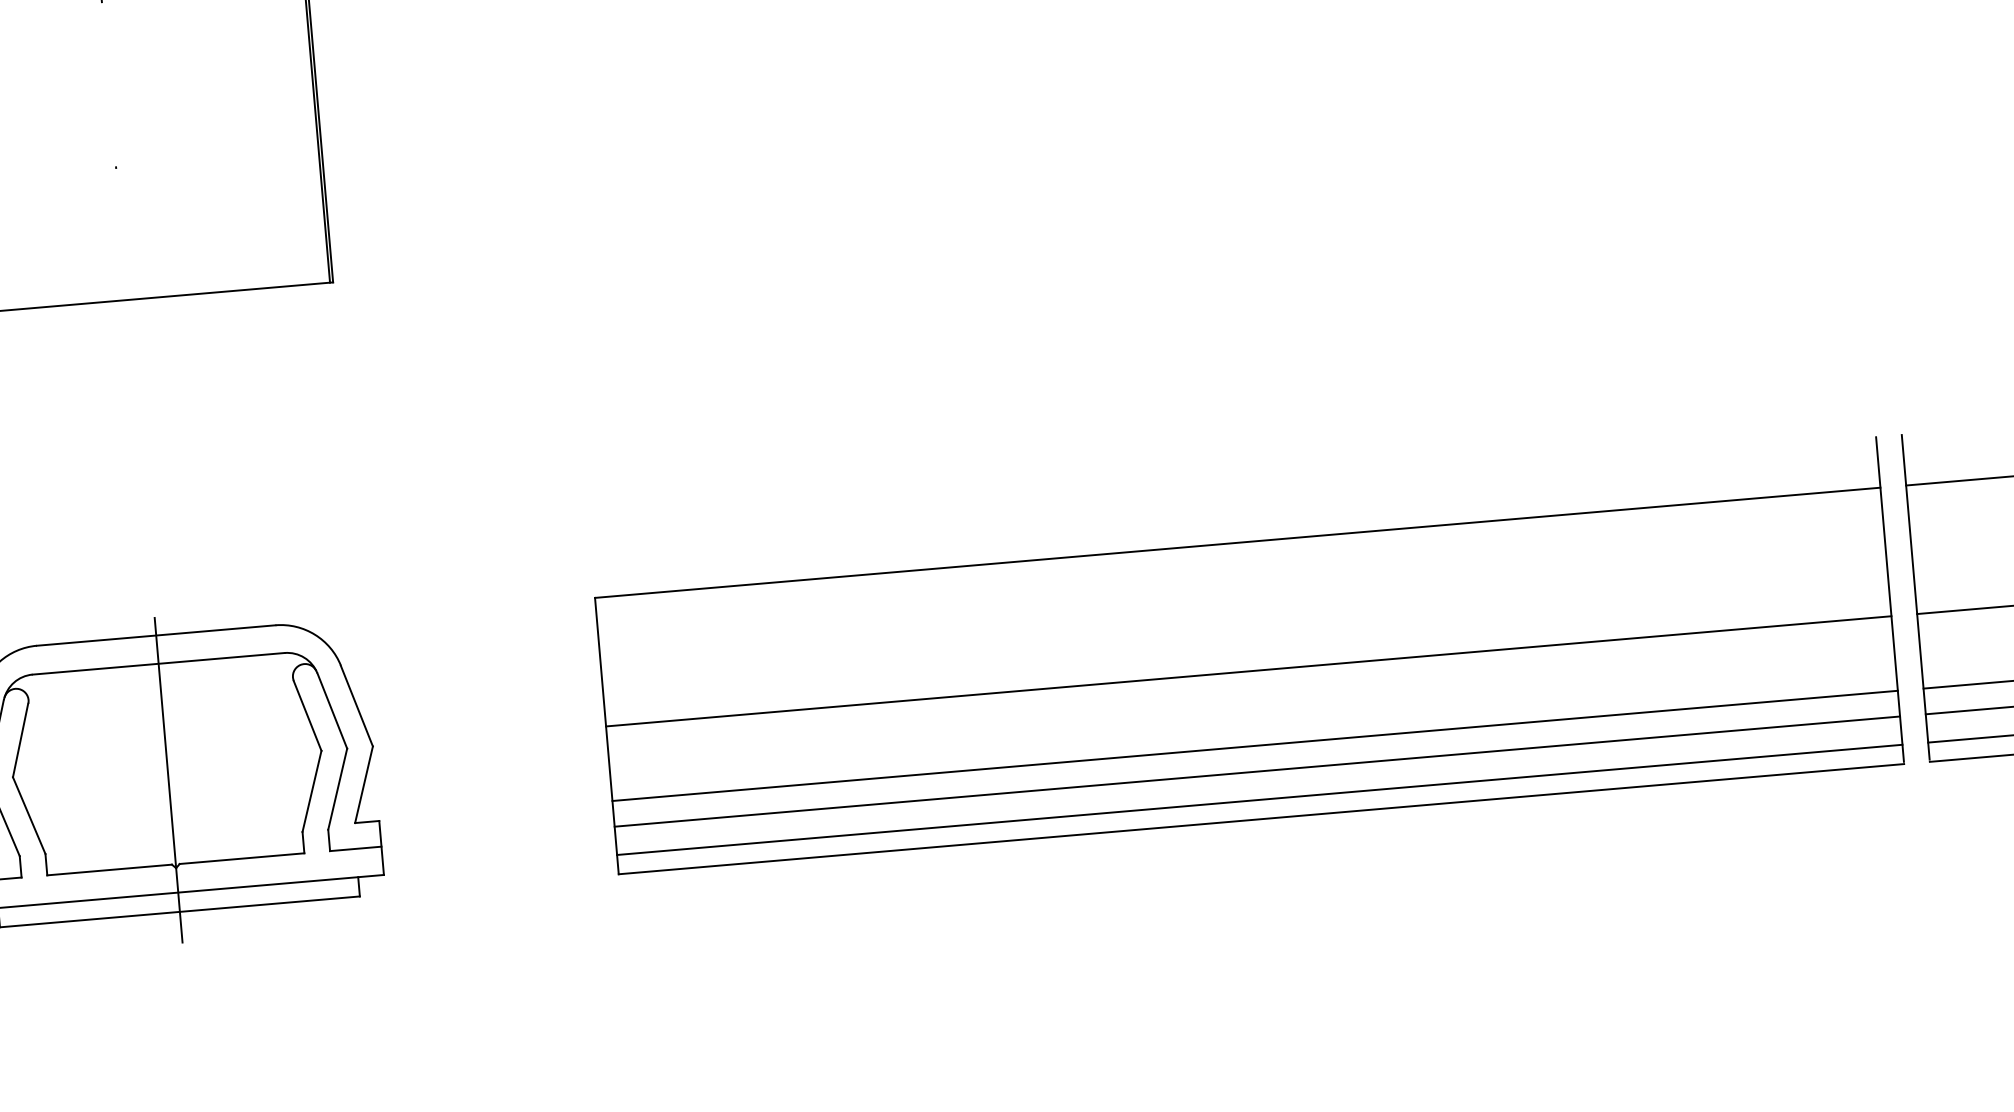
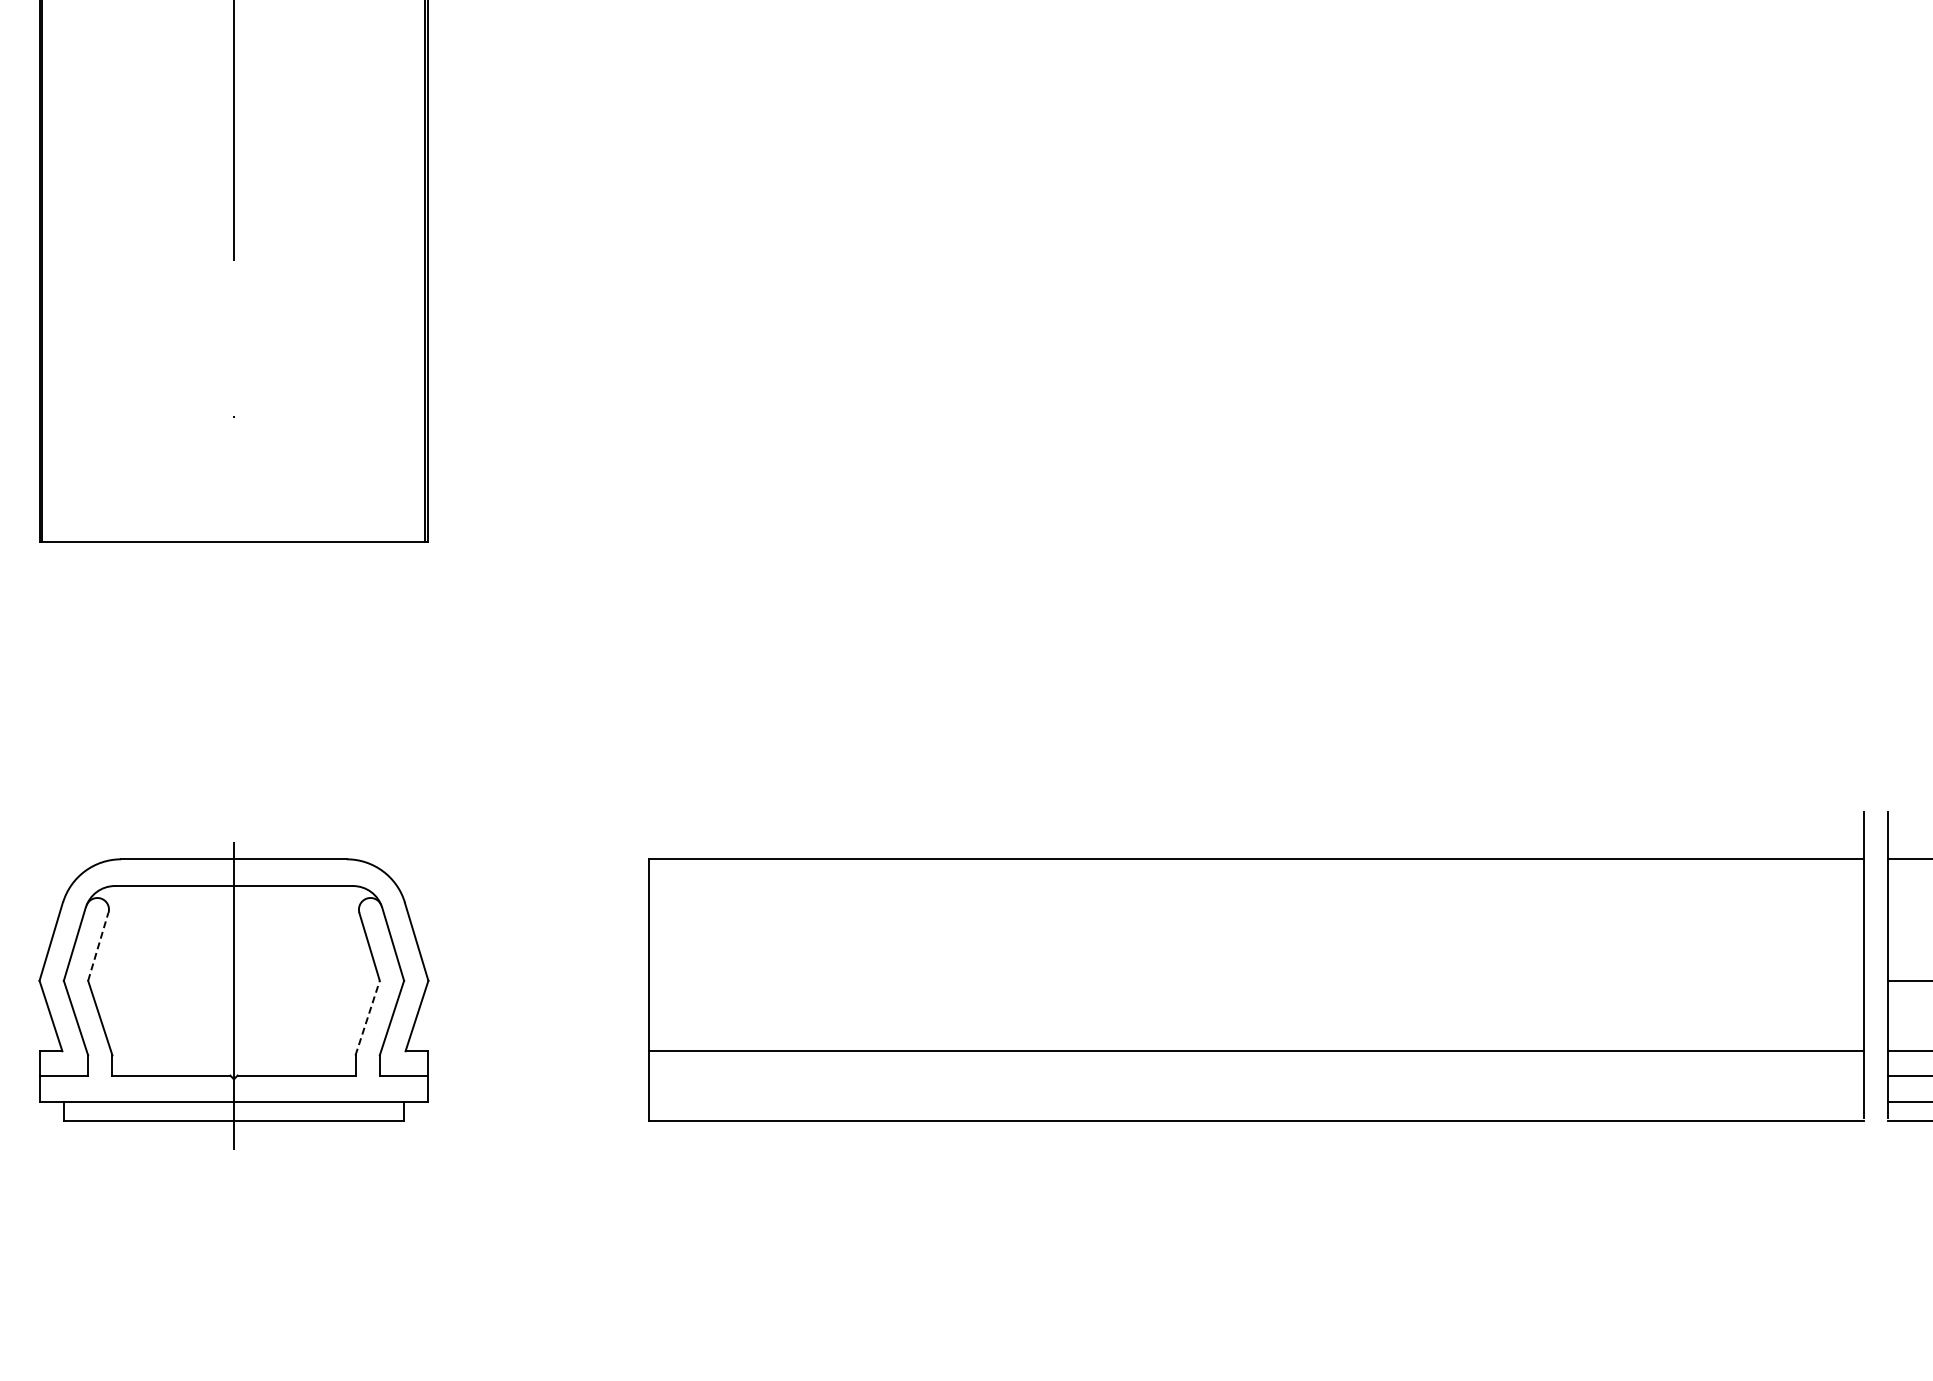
line: (1247, 671) -> (1255, 980), removed
line: (20, 740) -> (98, 946), solid -> dashed
line: (1256, 771) -> (1255, 1075), removed
line: (311, 790) -> (367, 1017), solid -> dashed
line: (1258, 800) -> (1255, 1102), removed

